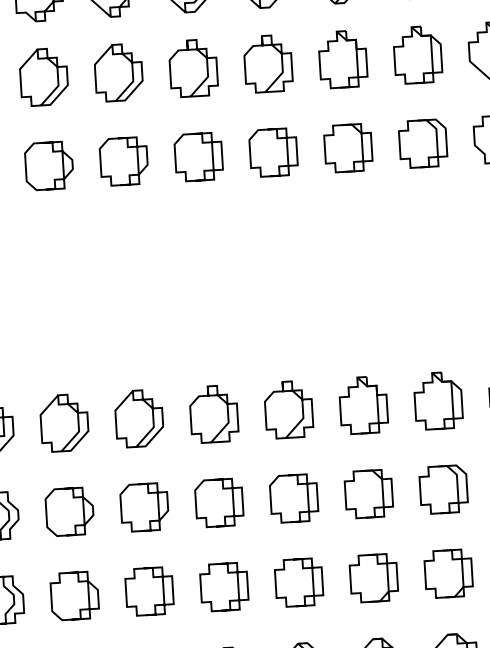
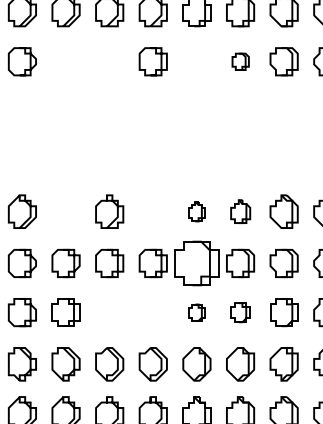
part: (423, 143) -> (240, 61), size x0.6
curve: (201, 144) -> (111, 54), removed
part: (347, 147) -> (196, 61), removed
curve: (127, 148) -> (68, 54), removed
part: (438, 400) -> (240, 211), size x0.7
part: (362, 404) -> (196, 211), size x0.6
curve: (301, 408) -> (160, 211), removed
curve: (152, 417) -> (73, 211), removed
part: (368, 494) -> (196, 263), size x1.6
part: (448, 573) -> (240, 312), size x0.7
part: (373, 578) -> (196, 312), size x0.6
curve: (311, 581) -> (160, 312), removed
curve: (237, 586) -> (117, 312), removed

